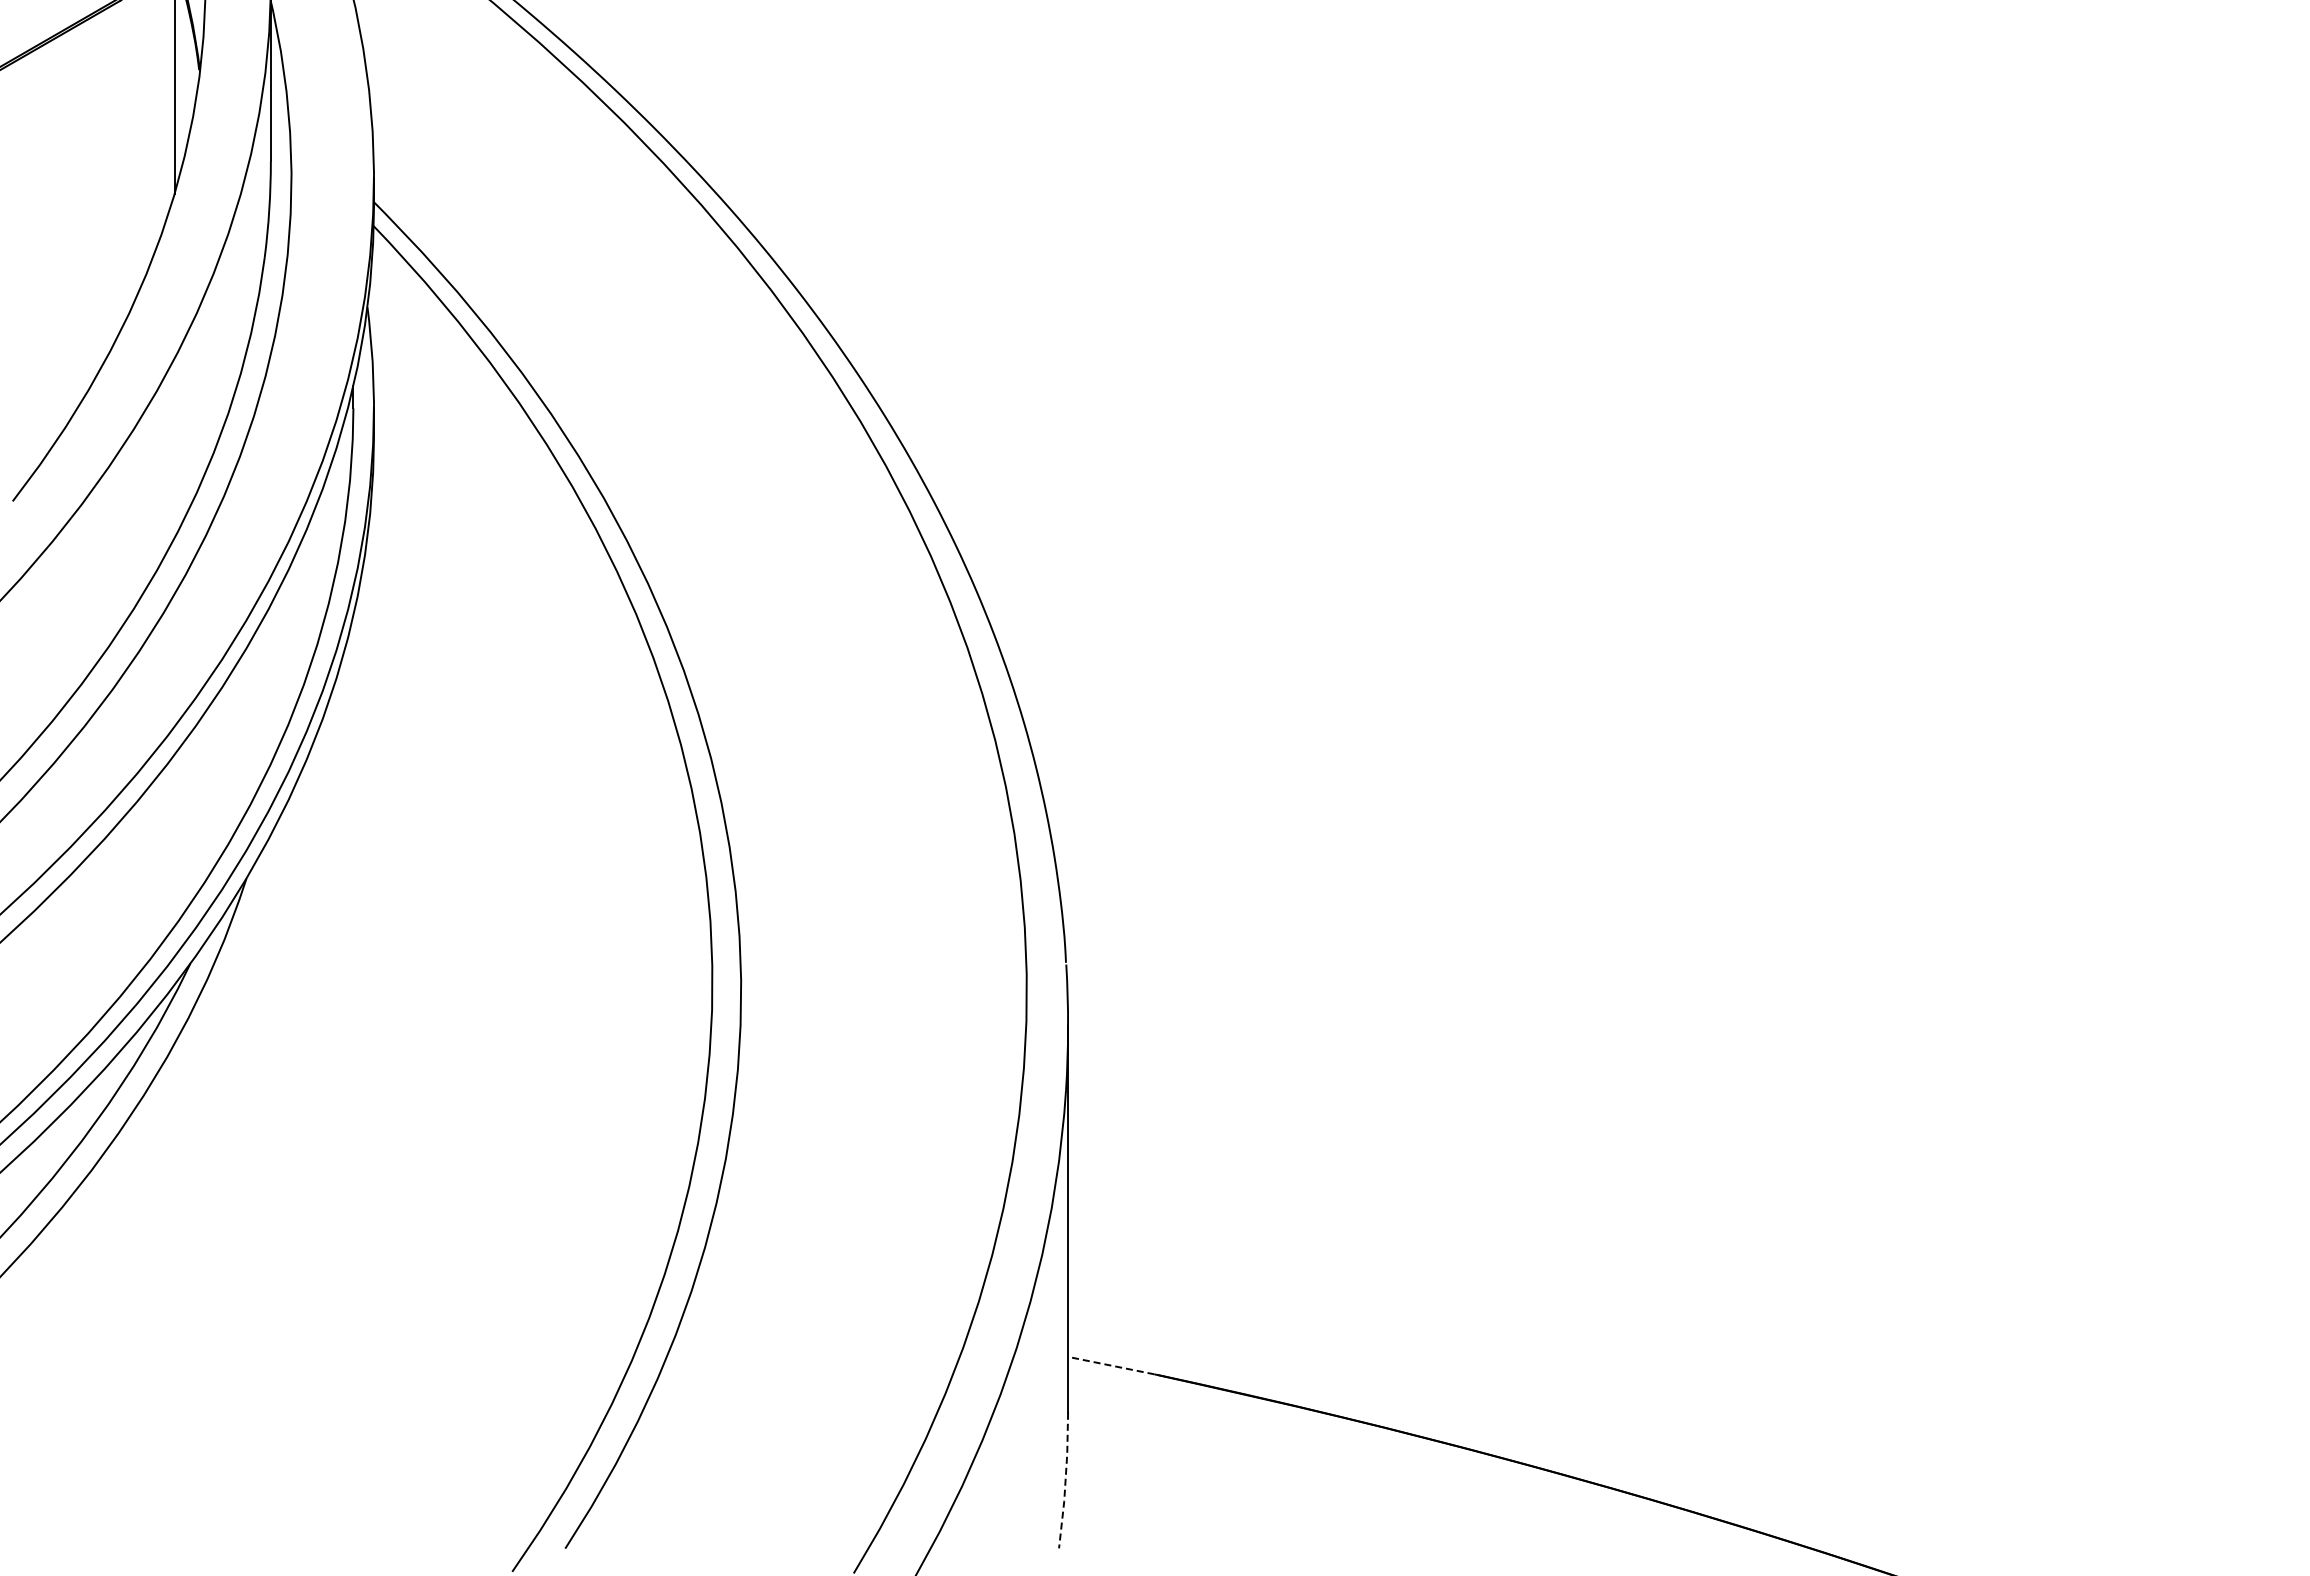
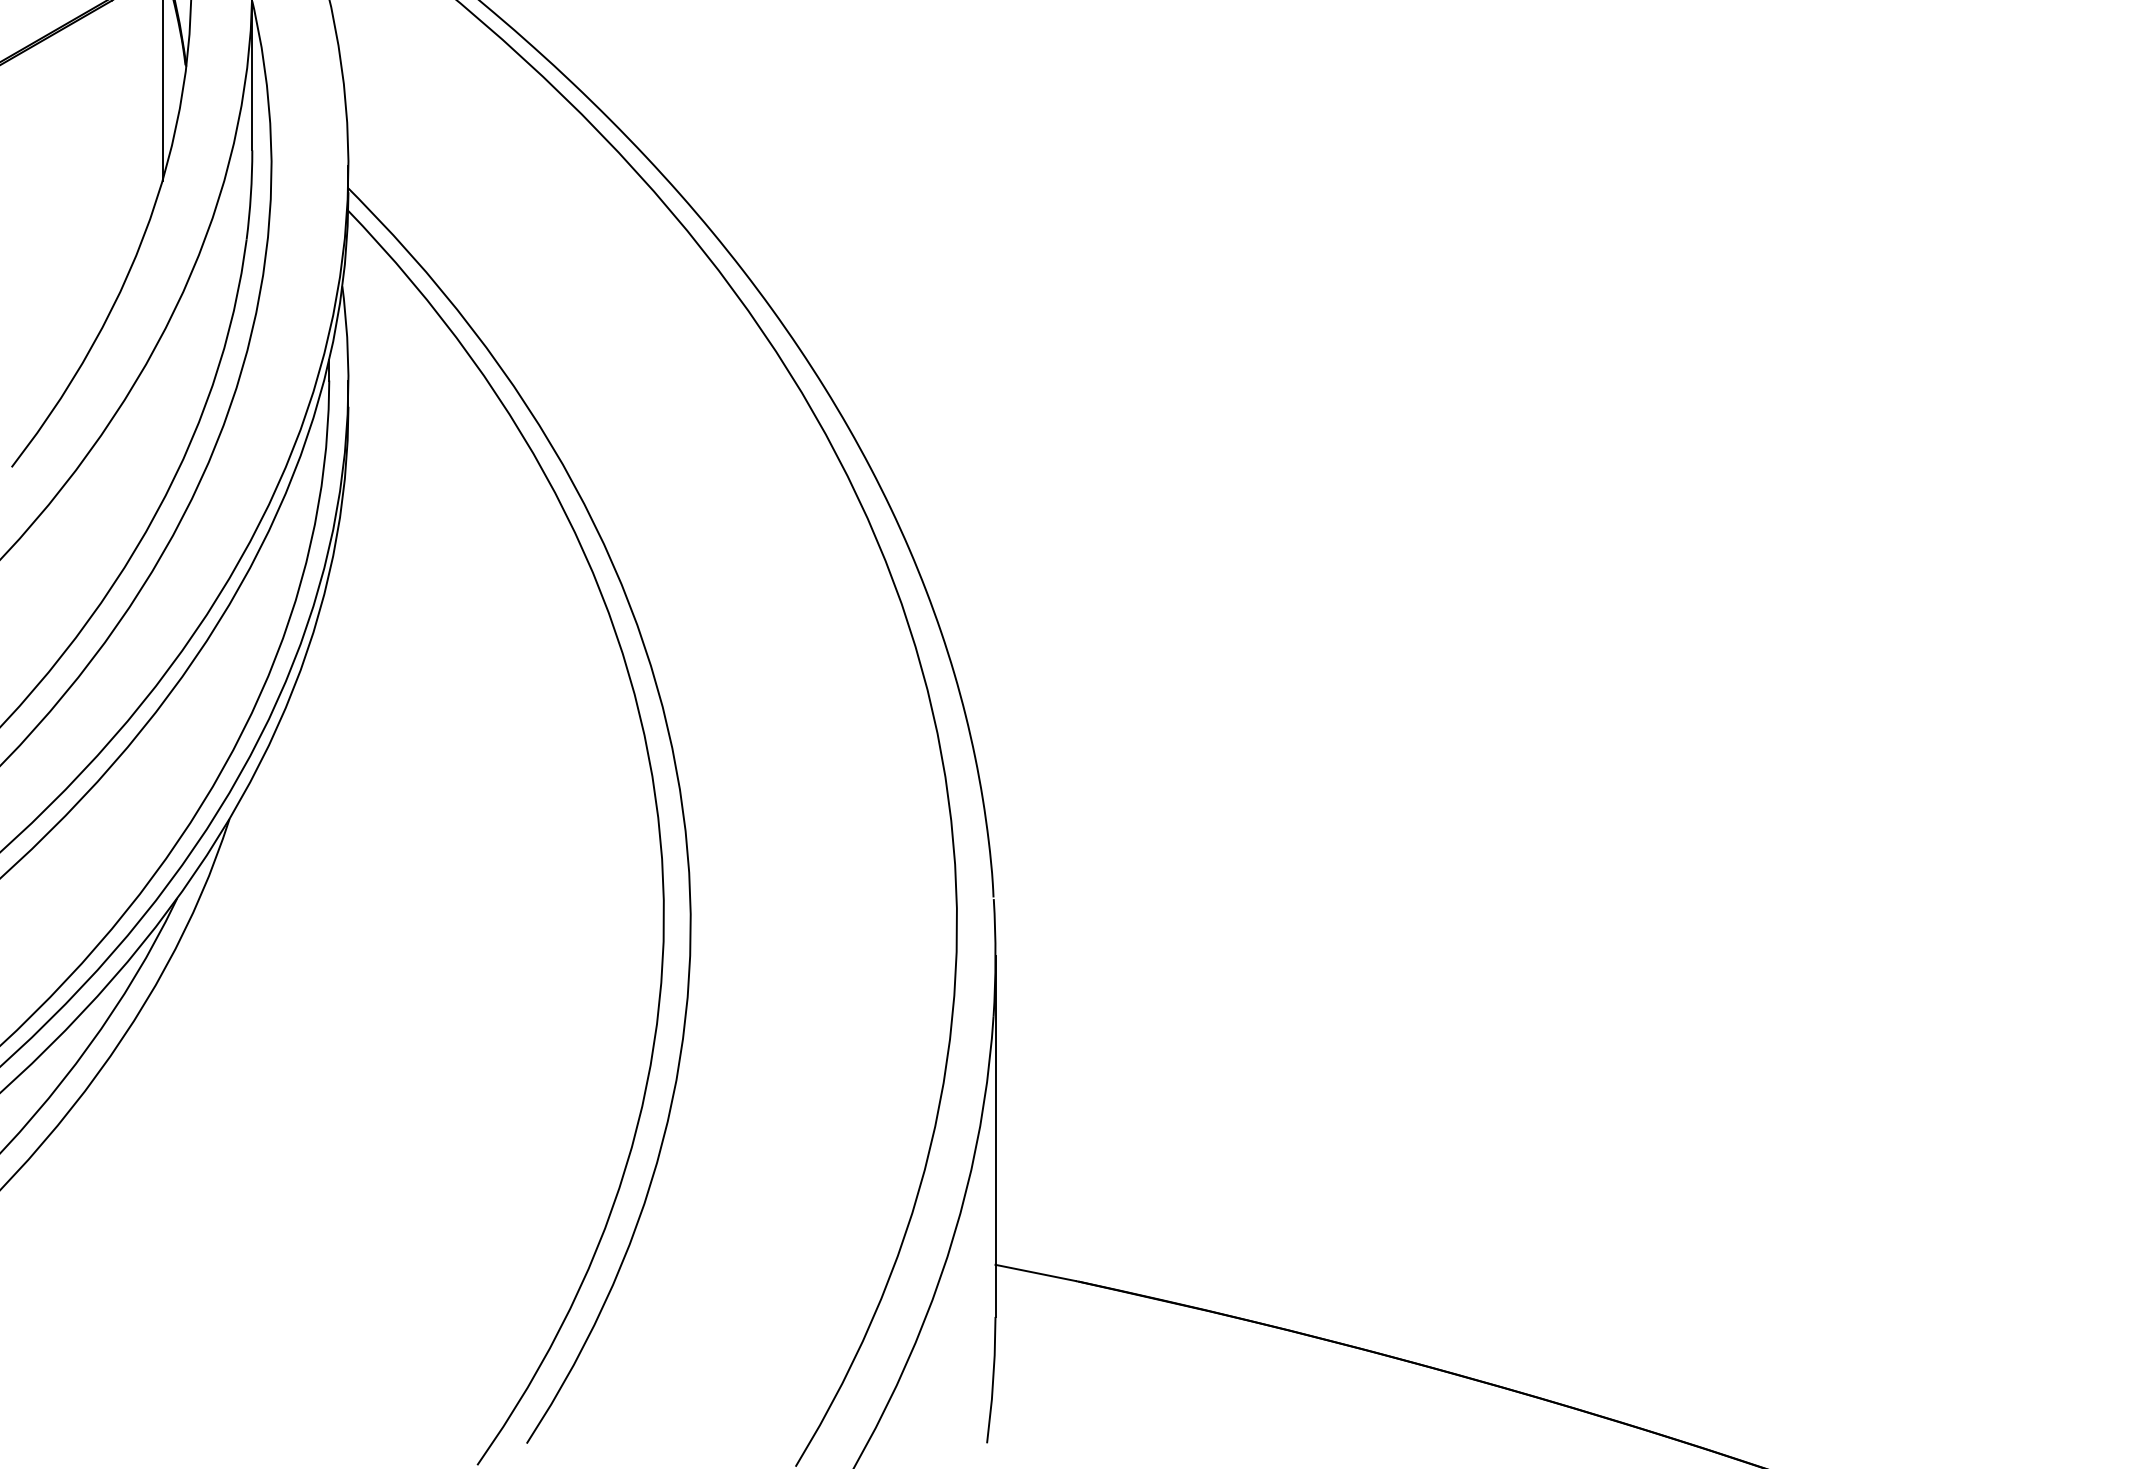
line: (1110, 1365) -> (1035, 1272), dashed -> solid
line: (1065, 1480) -> (993, 1380), dashed -> solid

